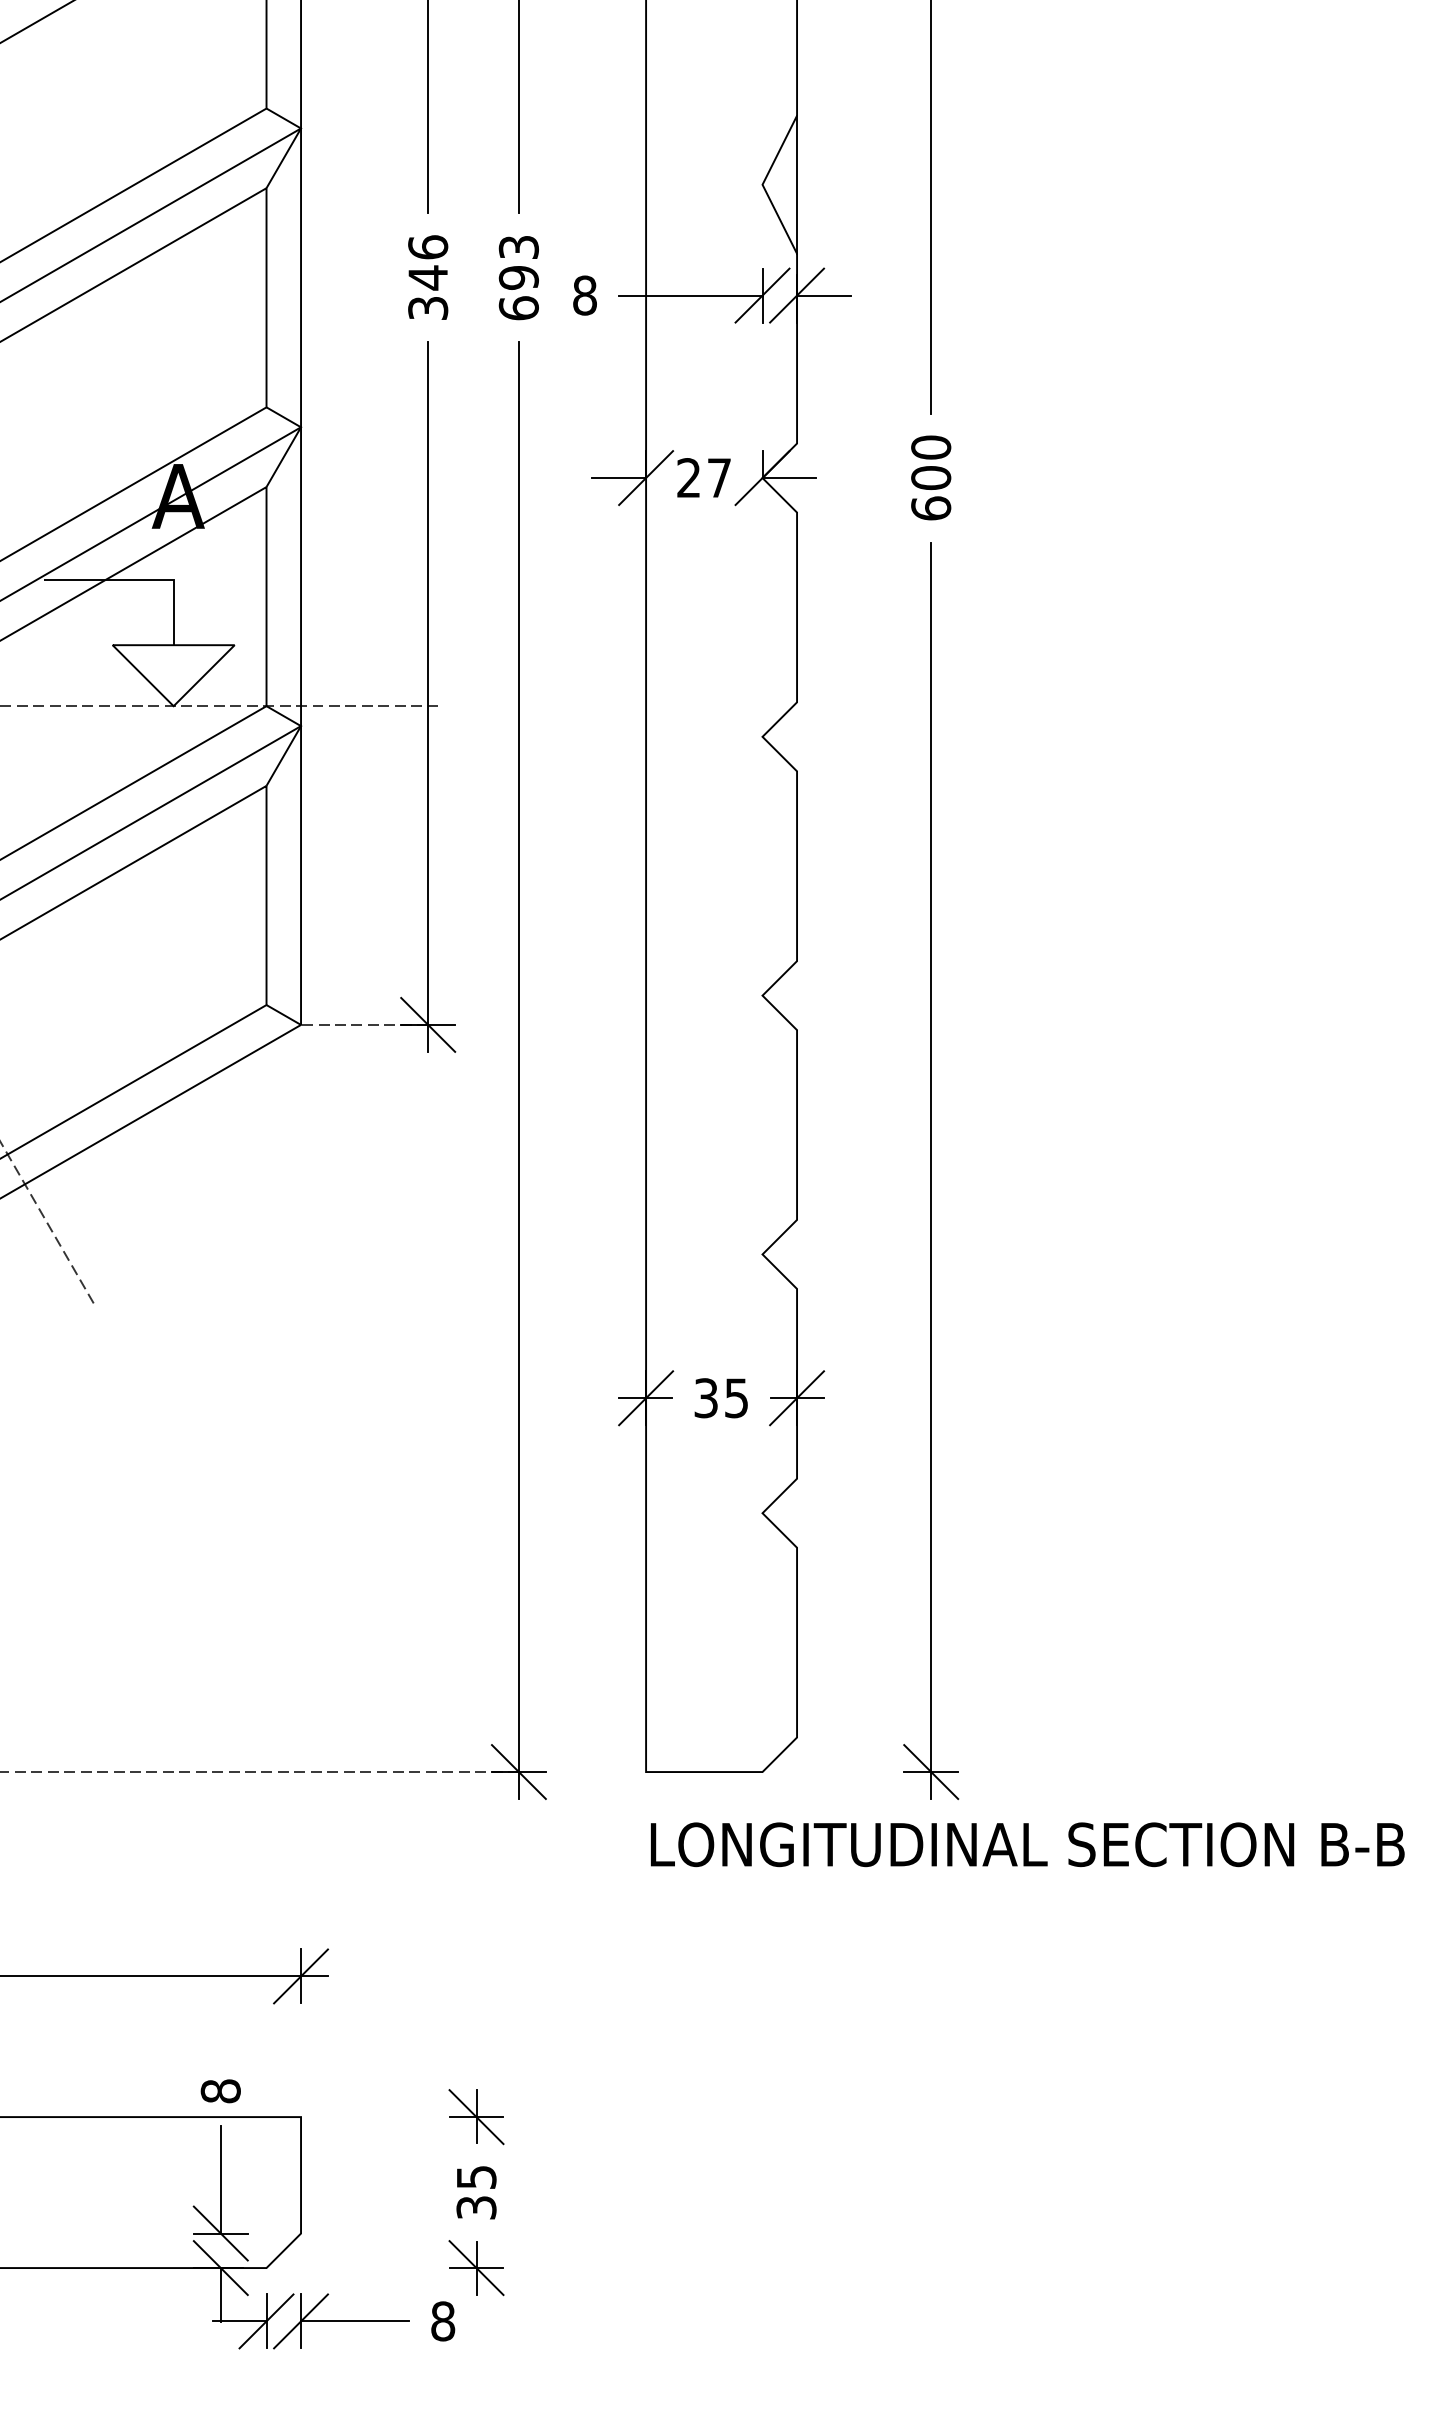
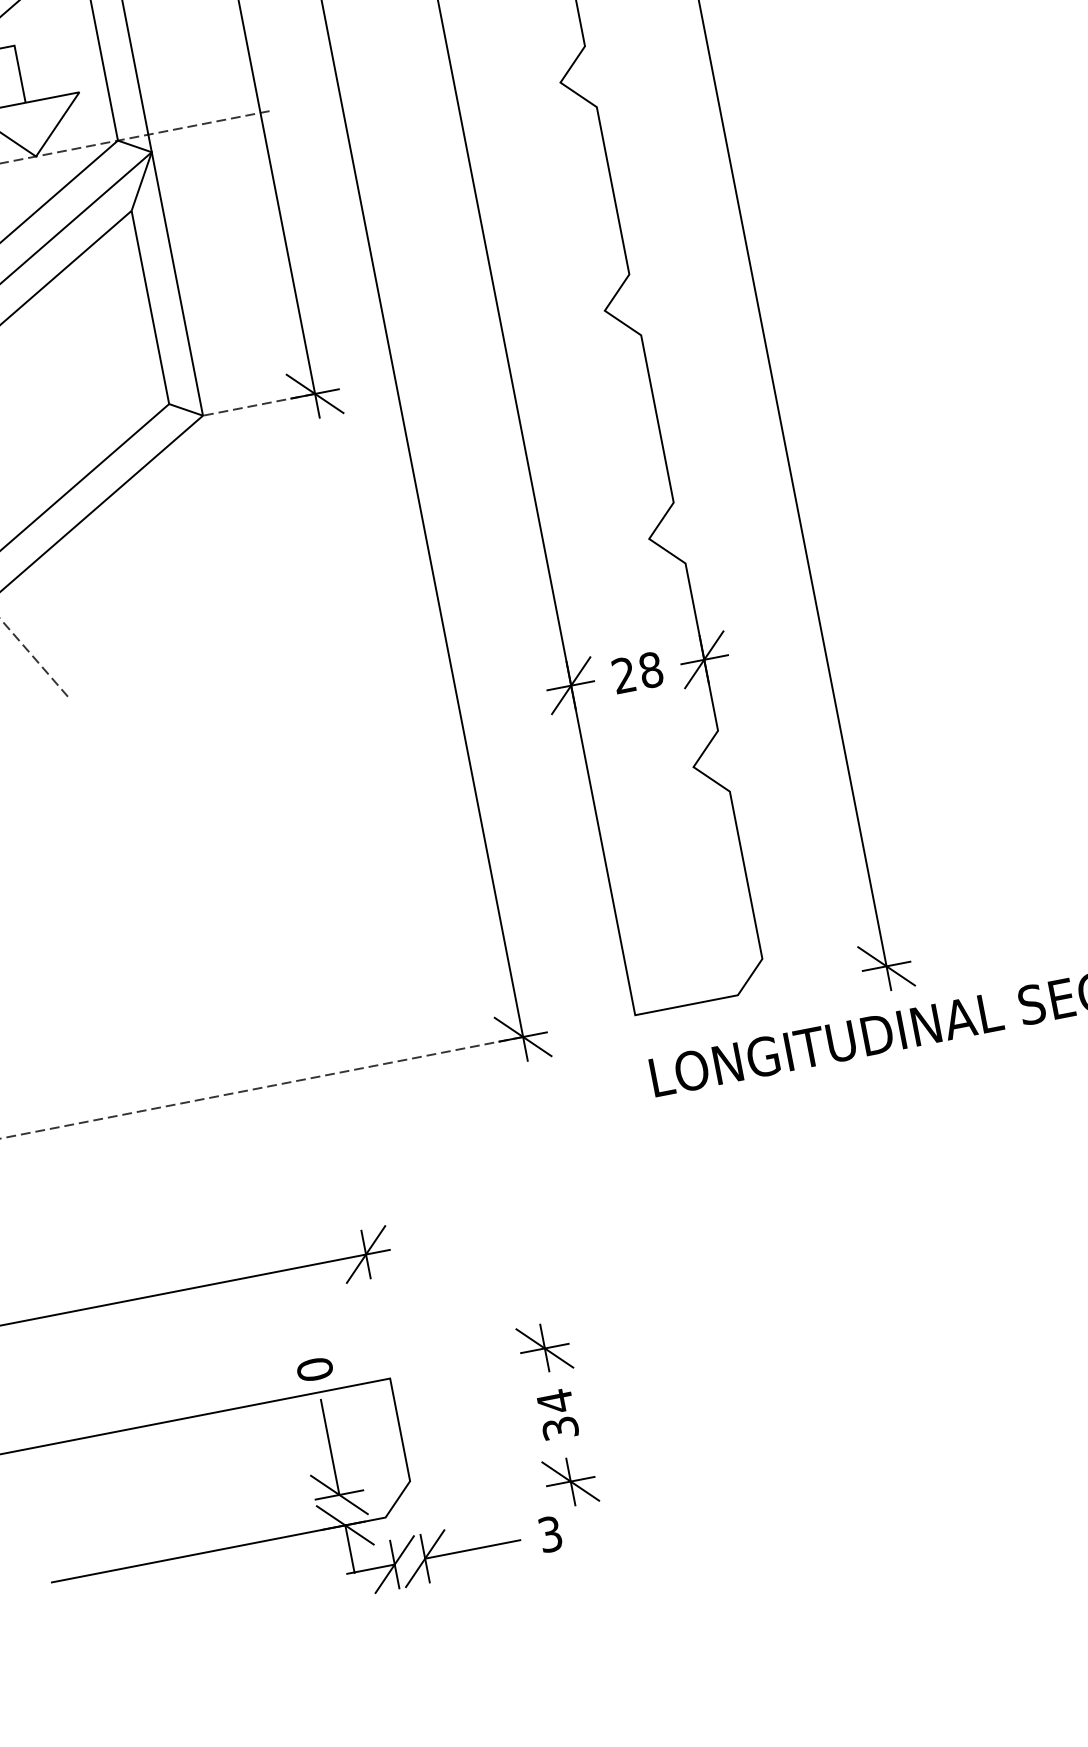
text: (721, 1398) -> (637, 672), 35 -> 28
text: (220, 2091) -> (314, 1369), 8 -> 0
text: (476, 2177) -> (555, 1401), 35 -> 34
text: (443, 2321) -> (550, 1534), 8 -> 3

